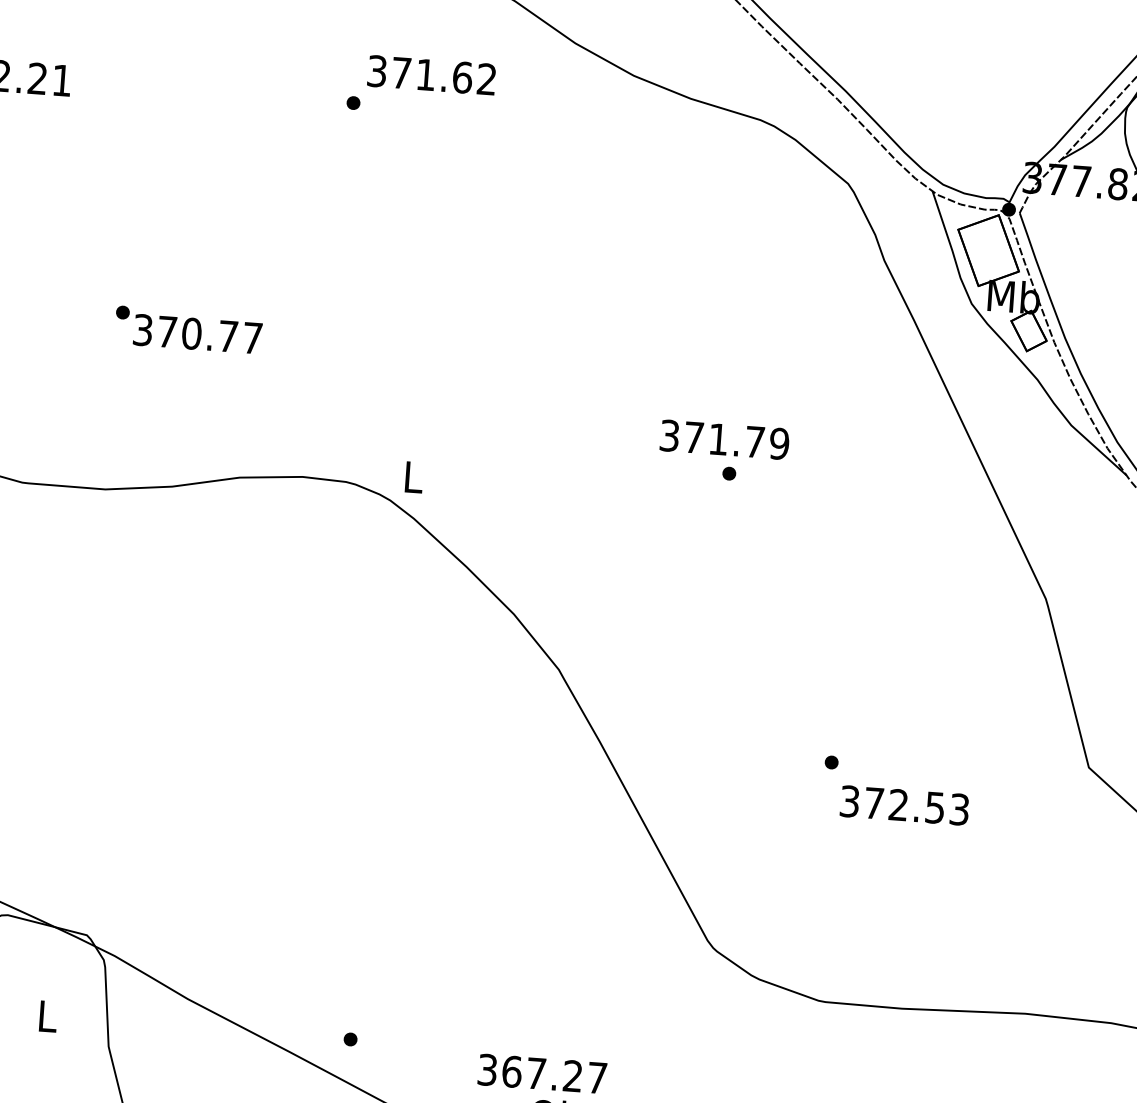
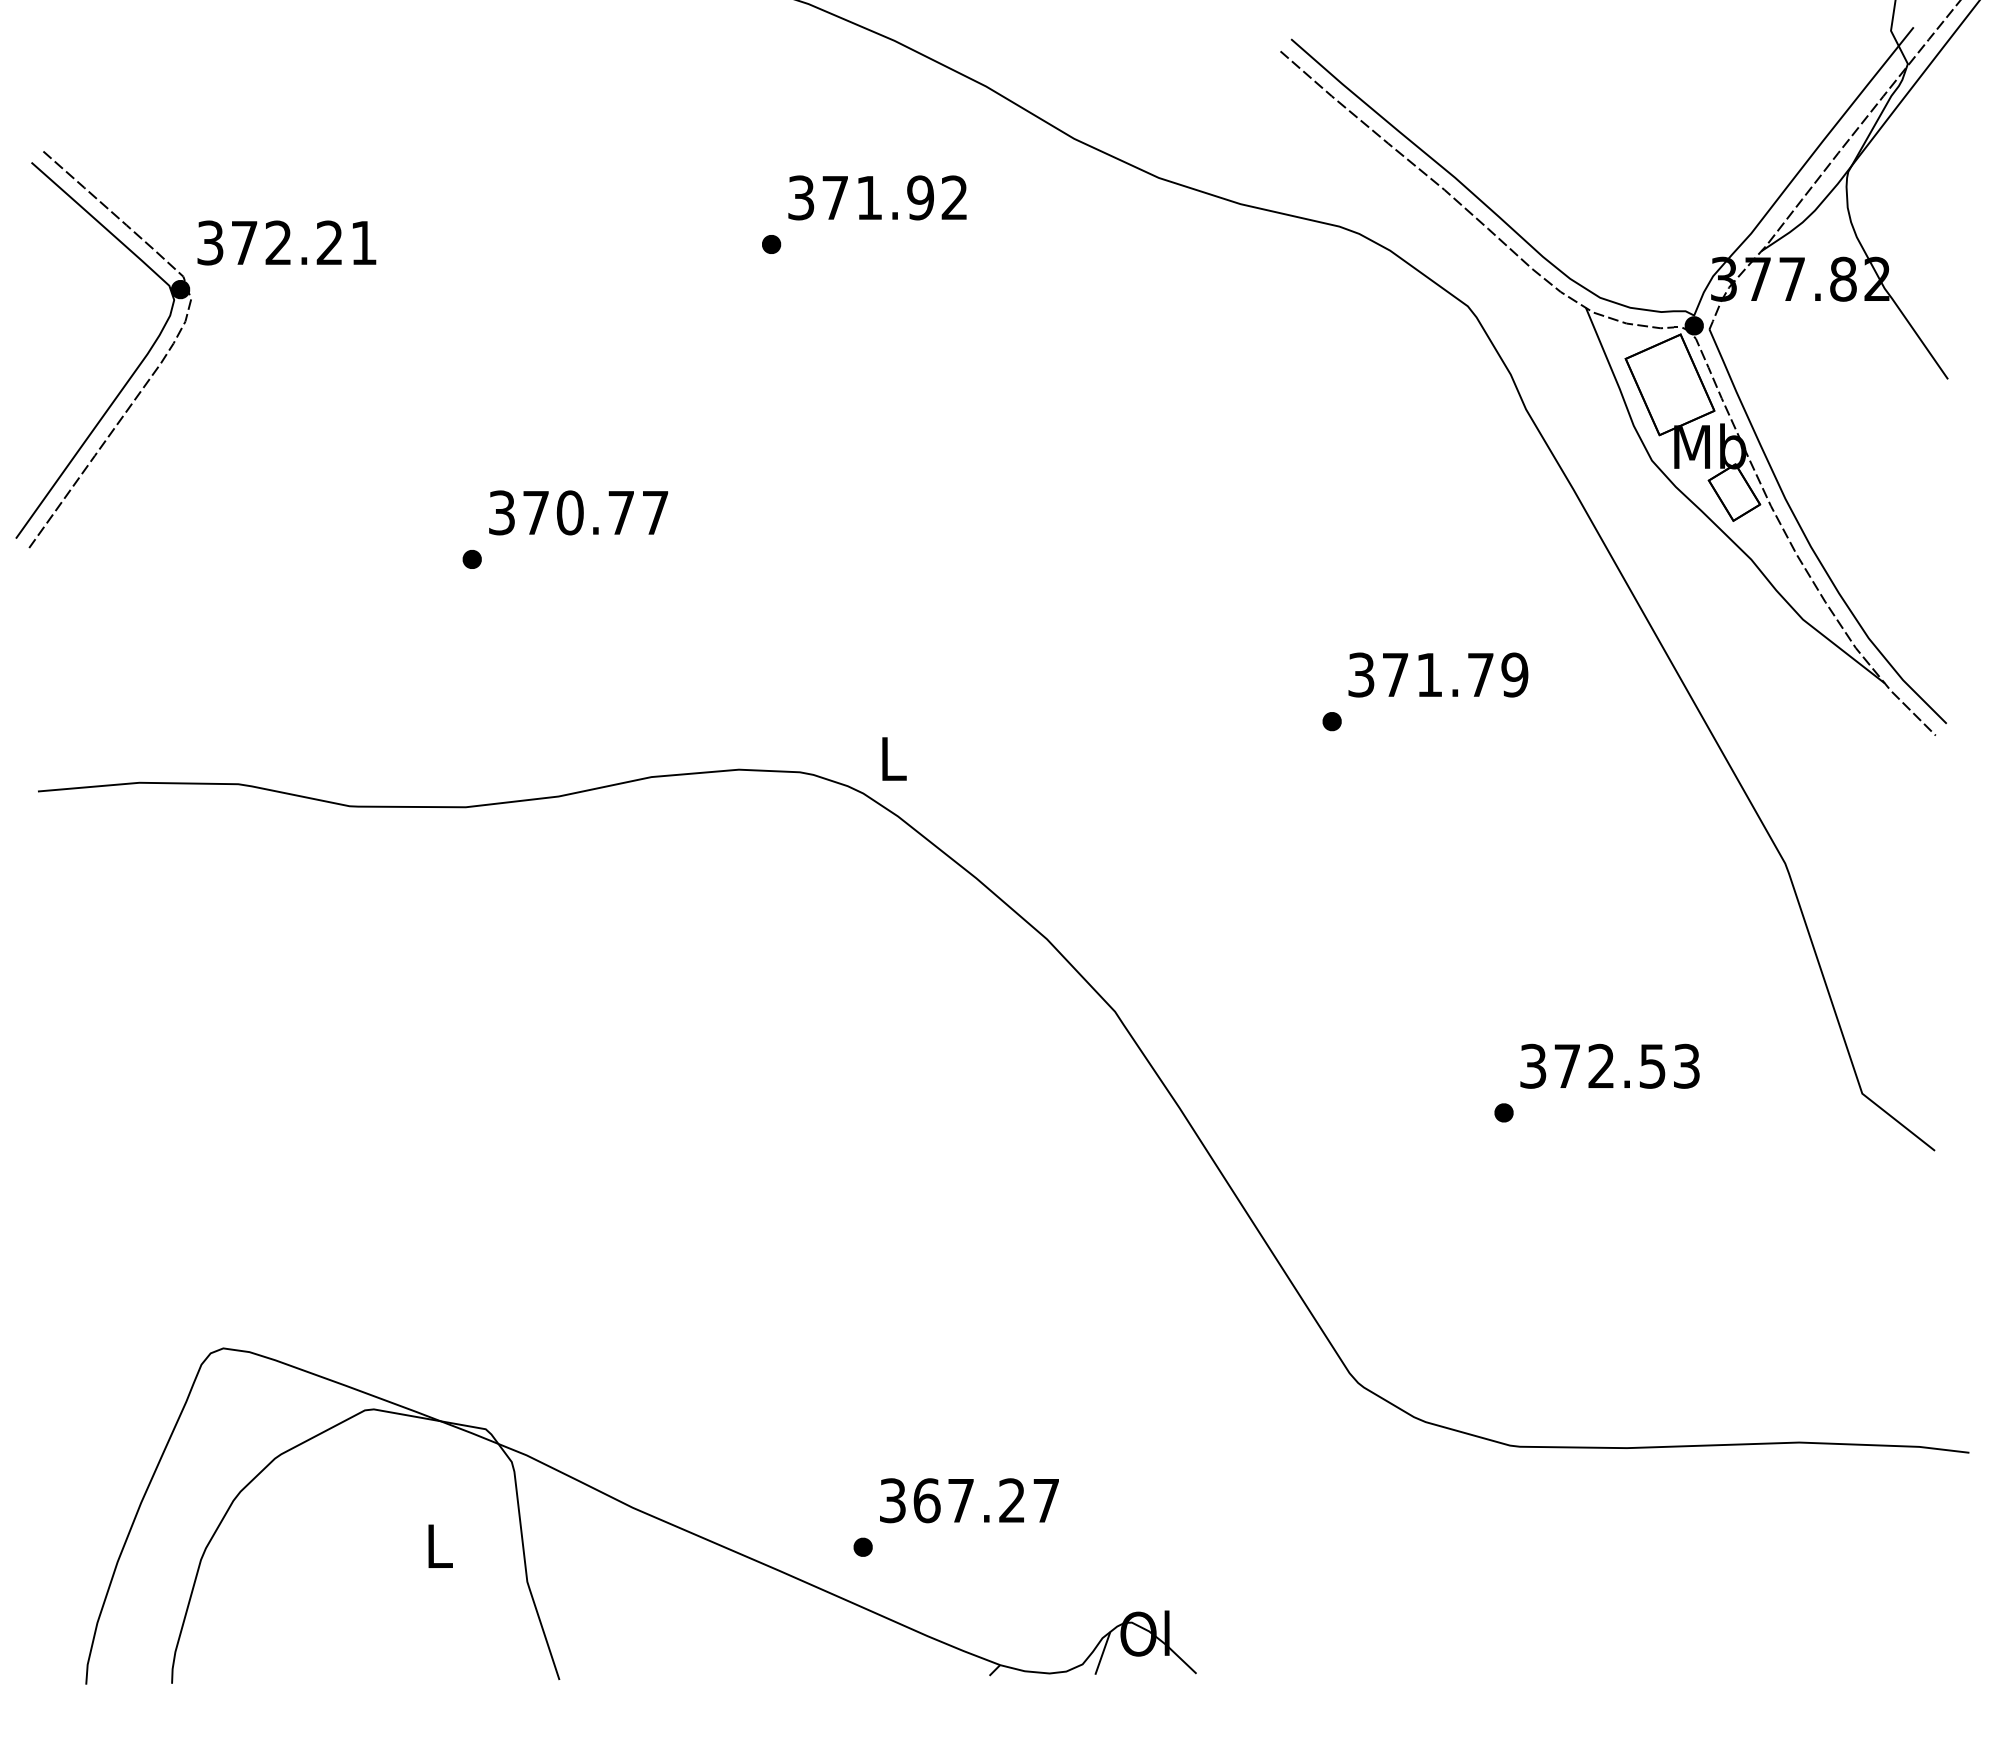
text: (462, 77) -> (920, 197), 371.62 -> 371.92
text: (197, 333) -> (578, 512), moved
text: (724, 439) -> (1438, 674), moved
text: (904, 804) -> (1609, 1065), moved
text: (542, 1073) -> (969, 1500), moved

